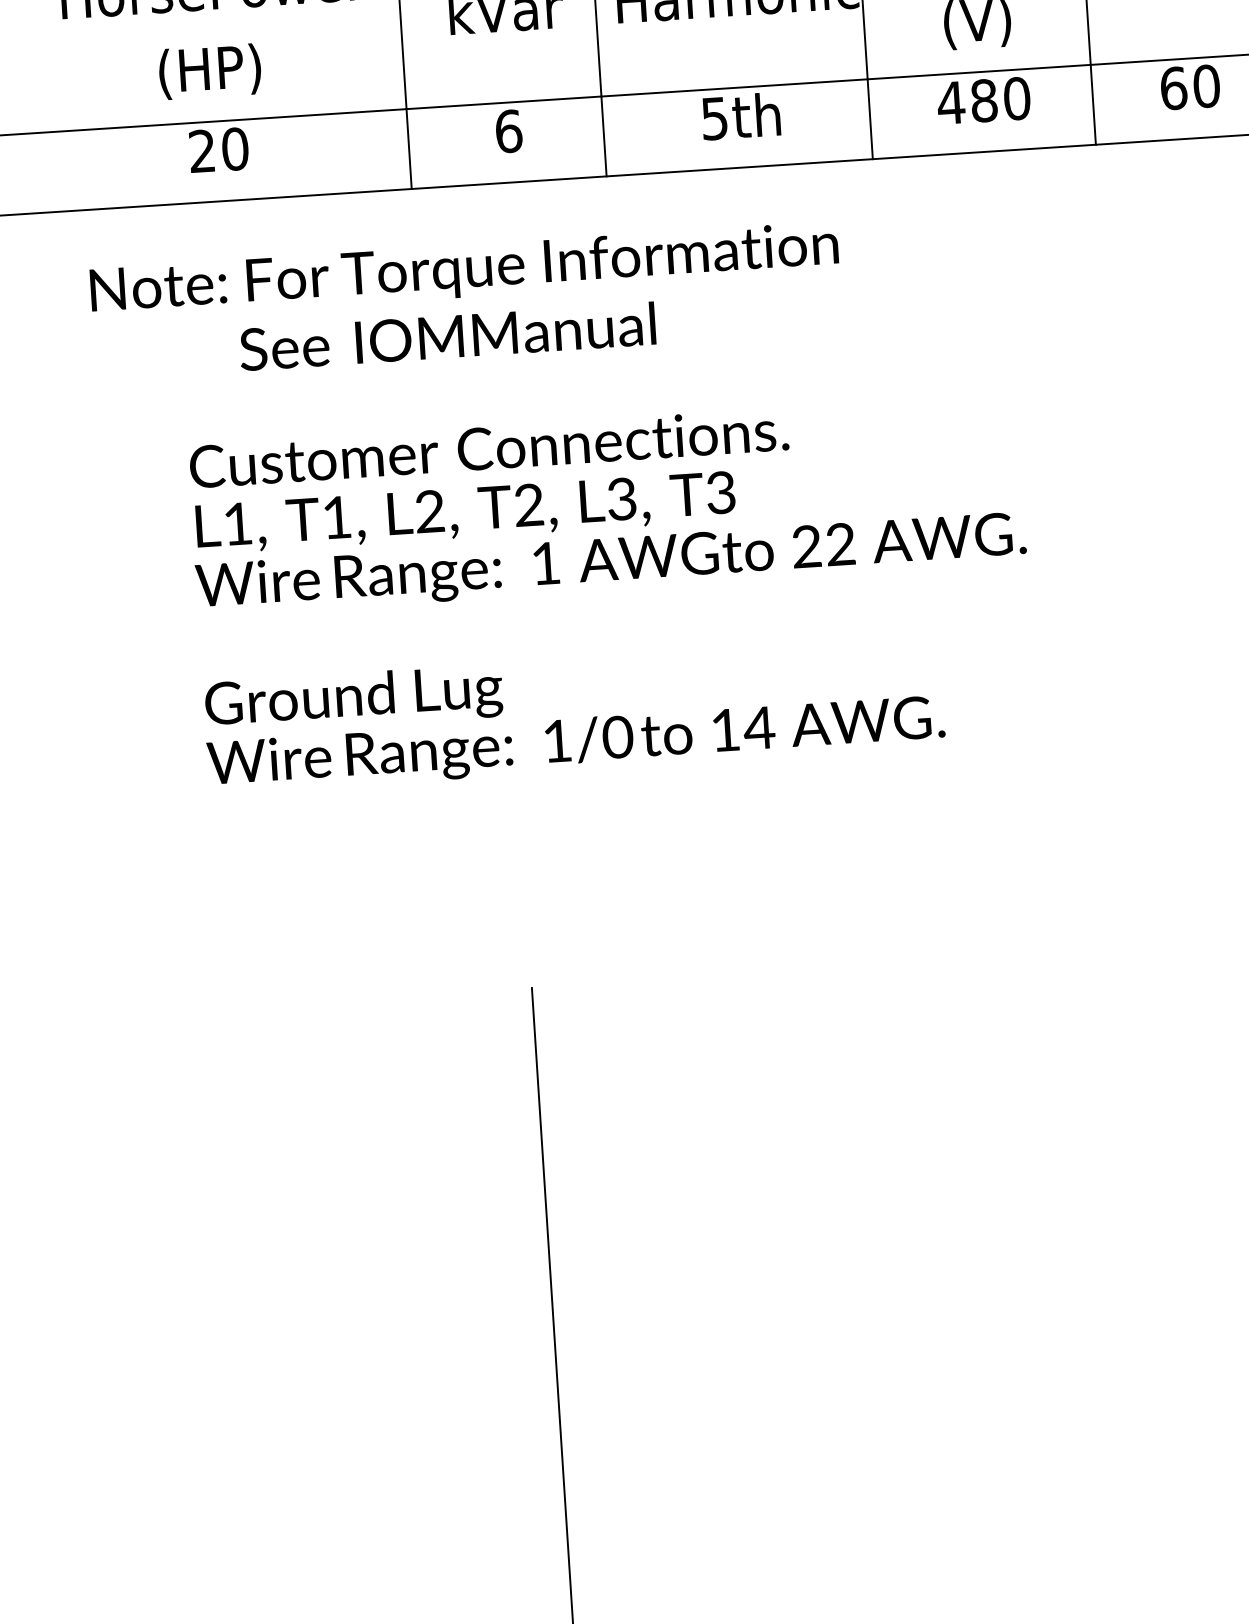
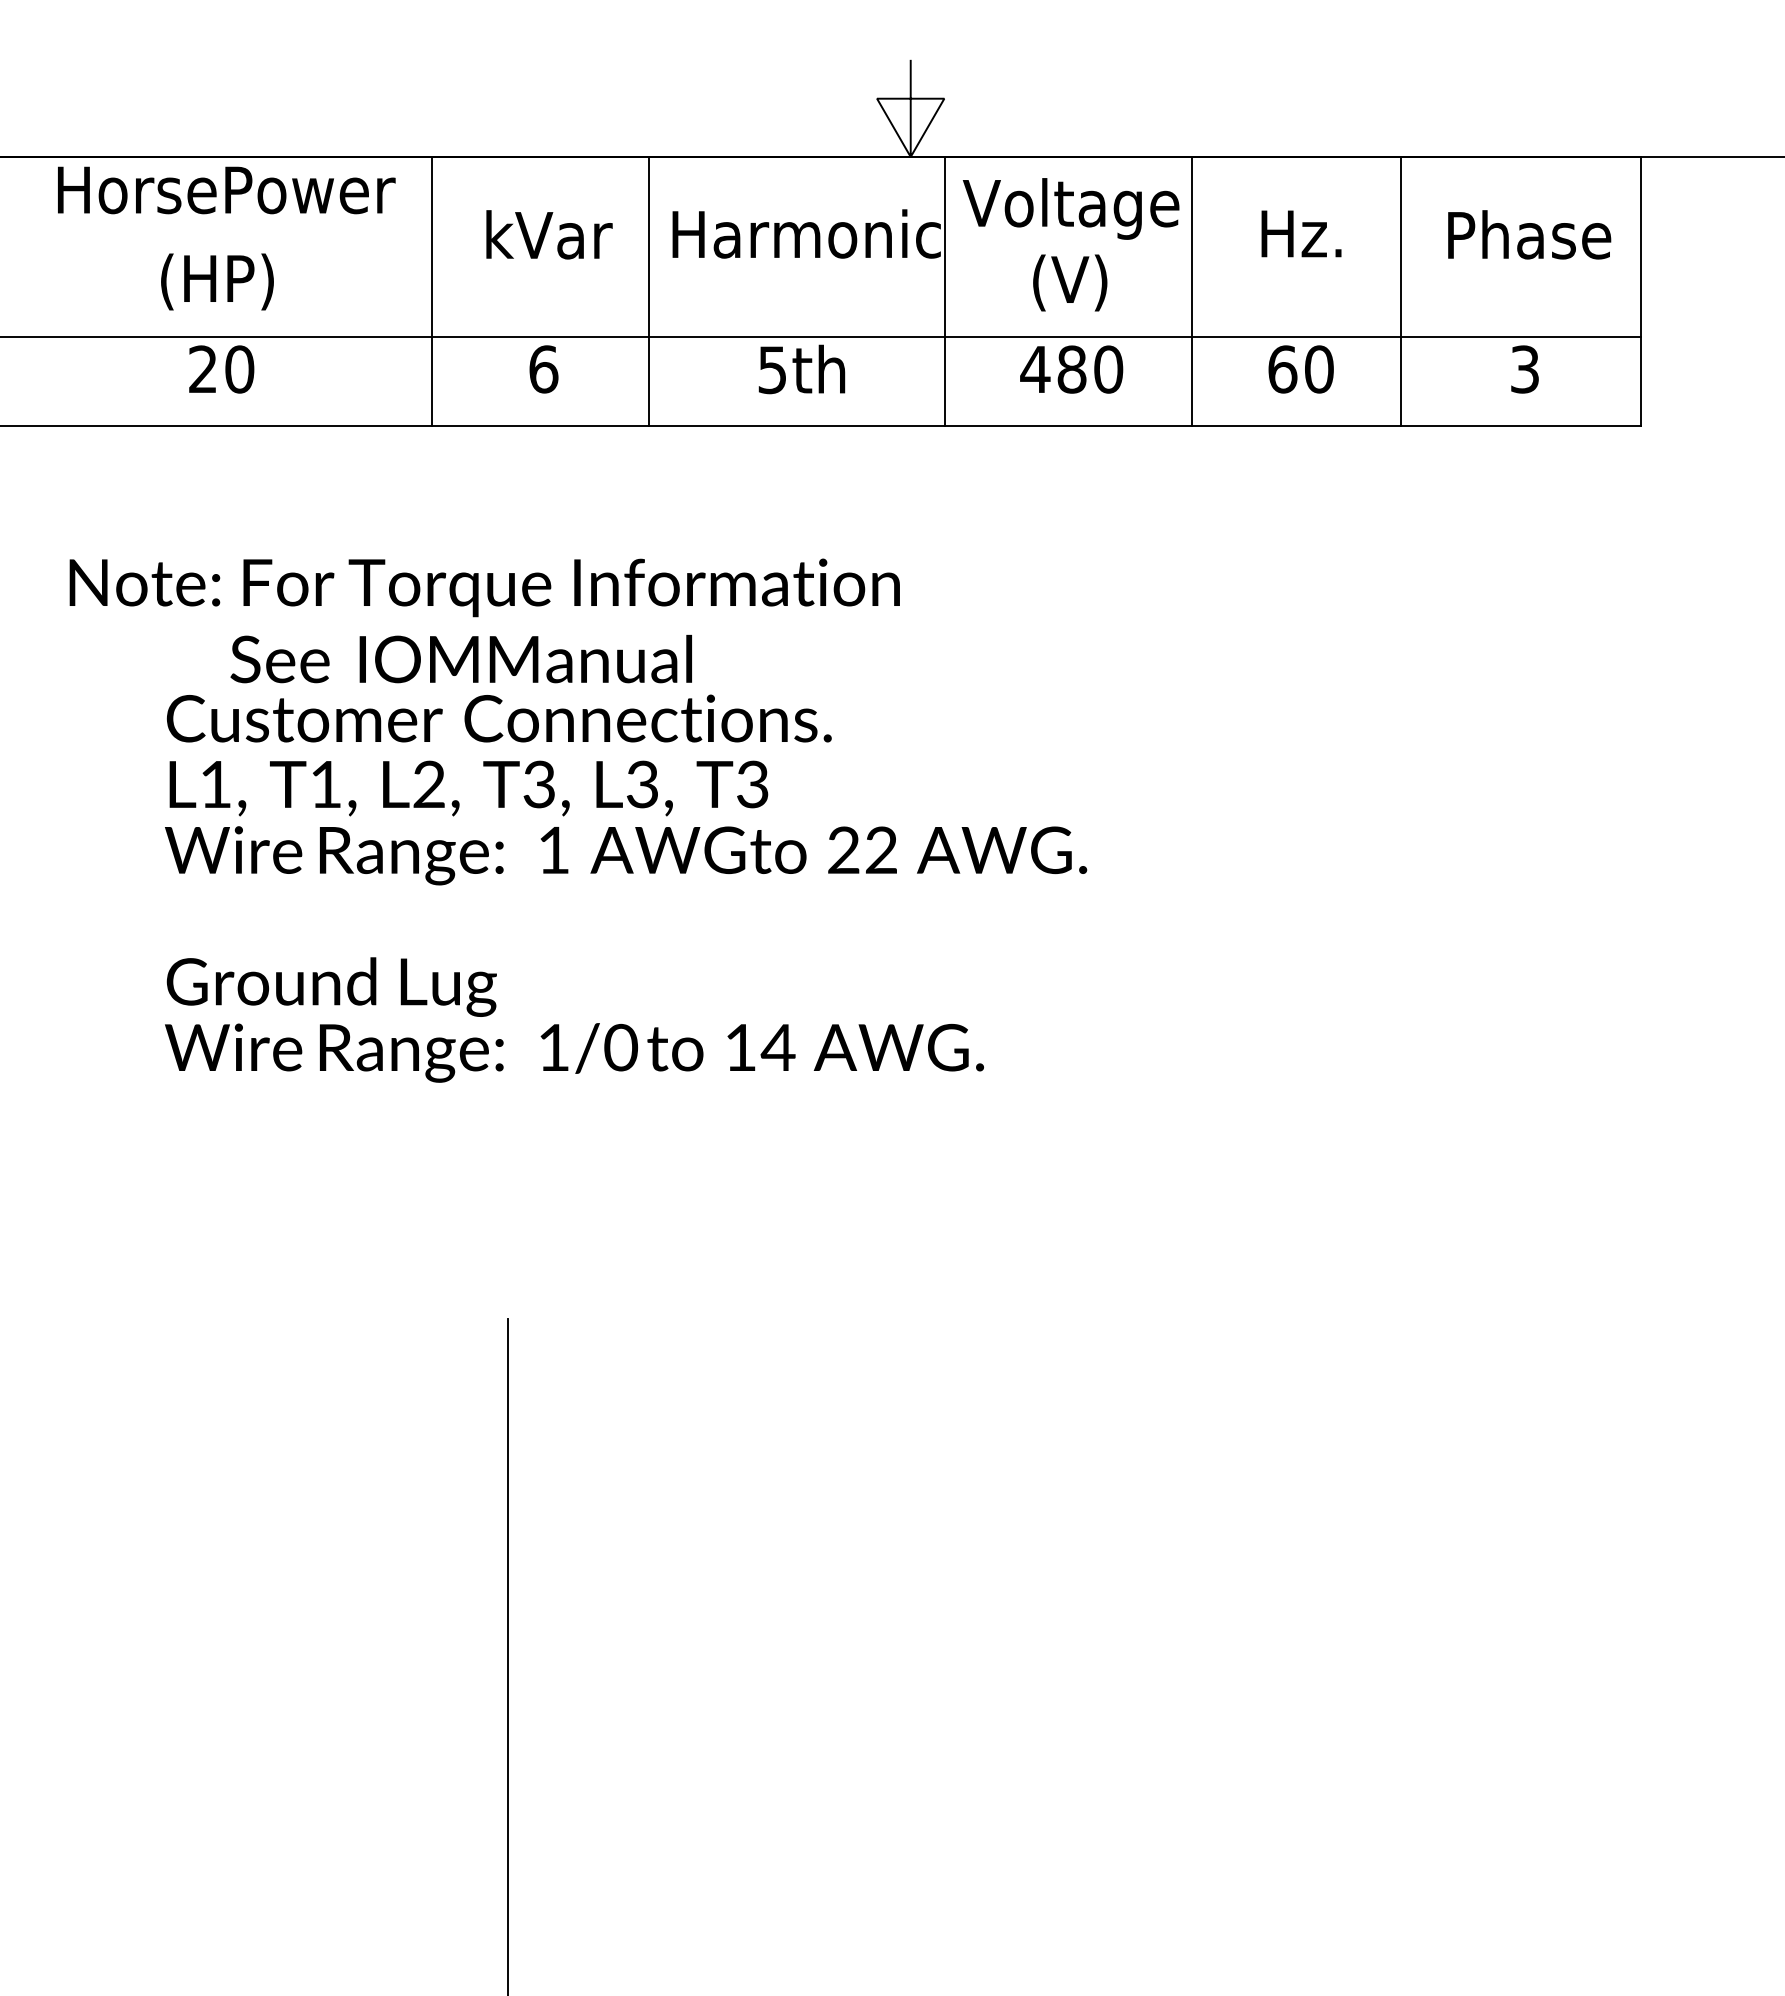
text: (466, 300) -> (484, 620), moved
text: (528, 506) -> (538, 785), T2, -> T3,

